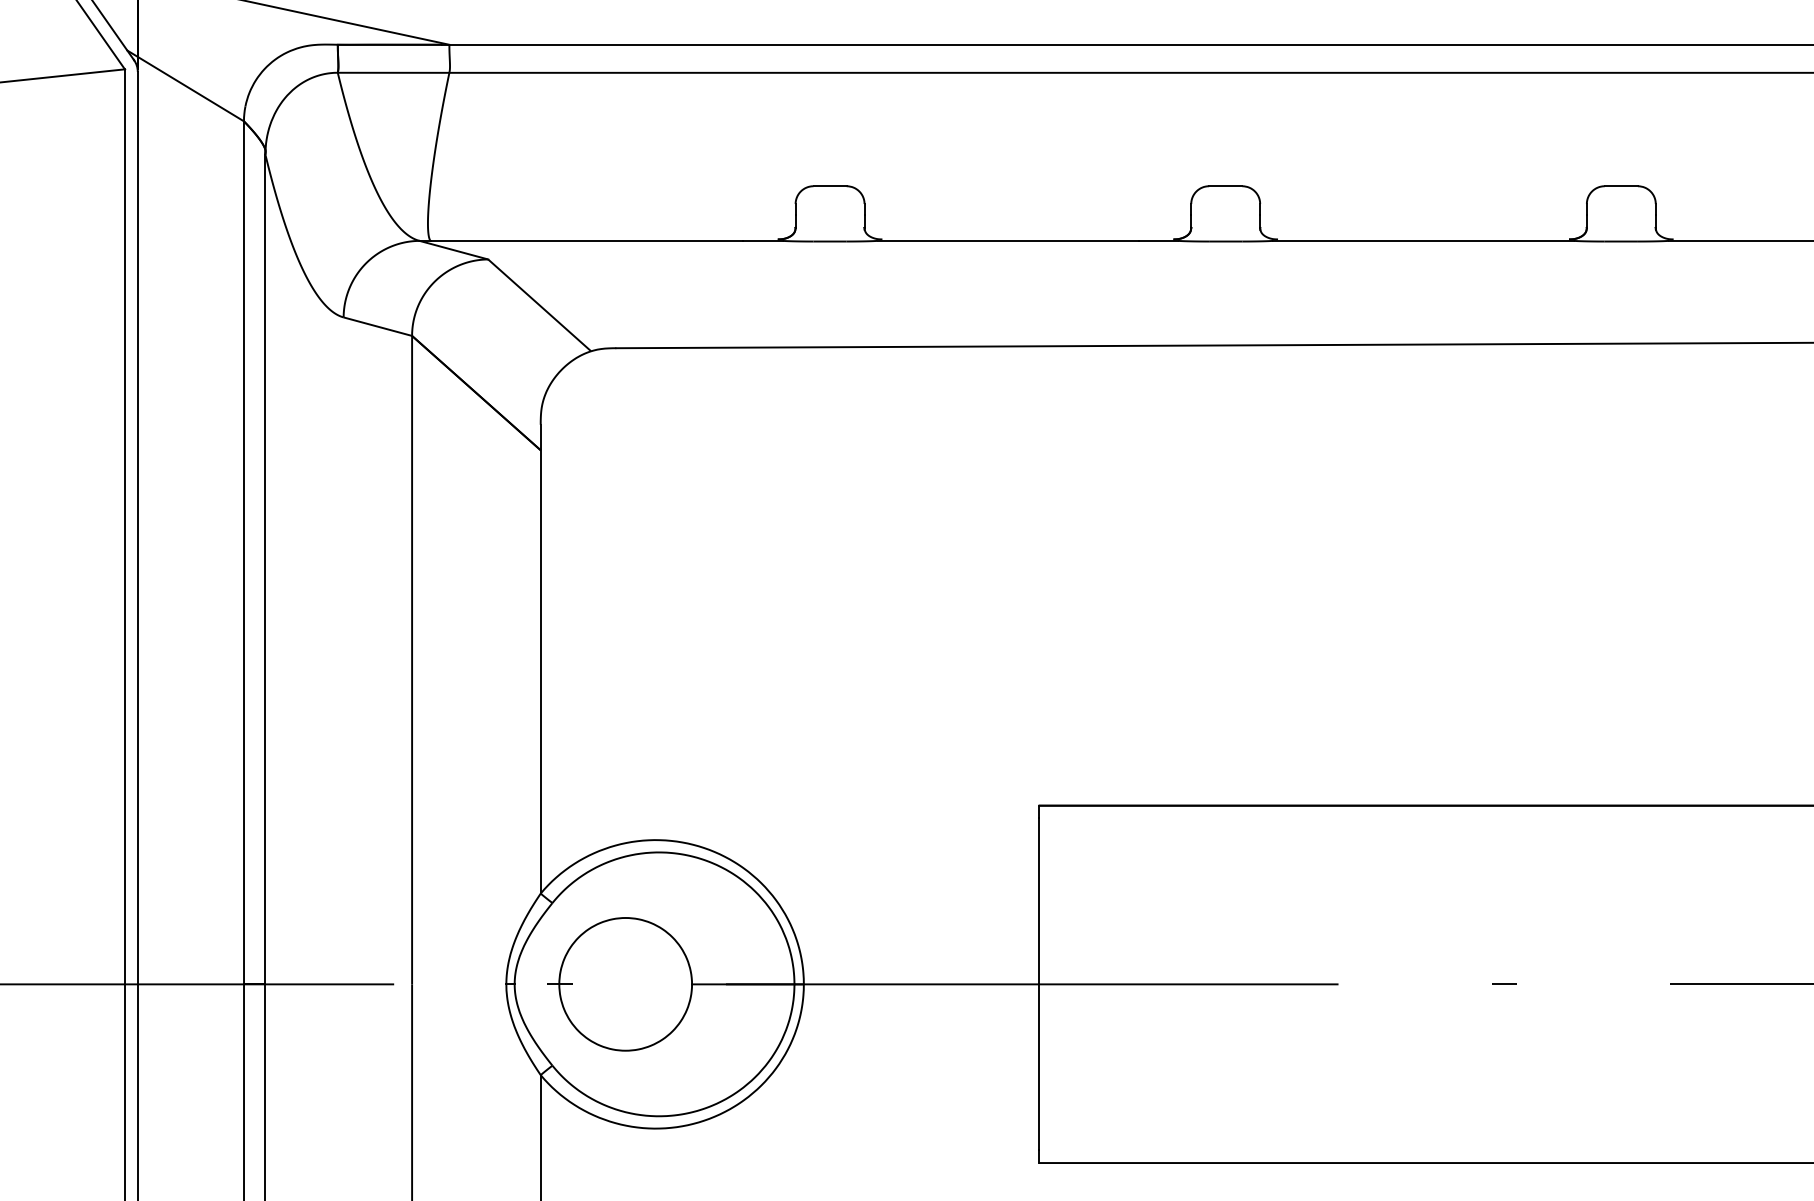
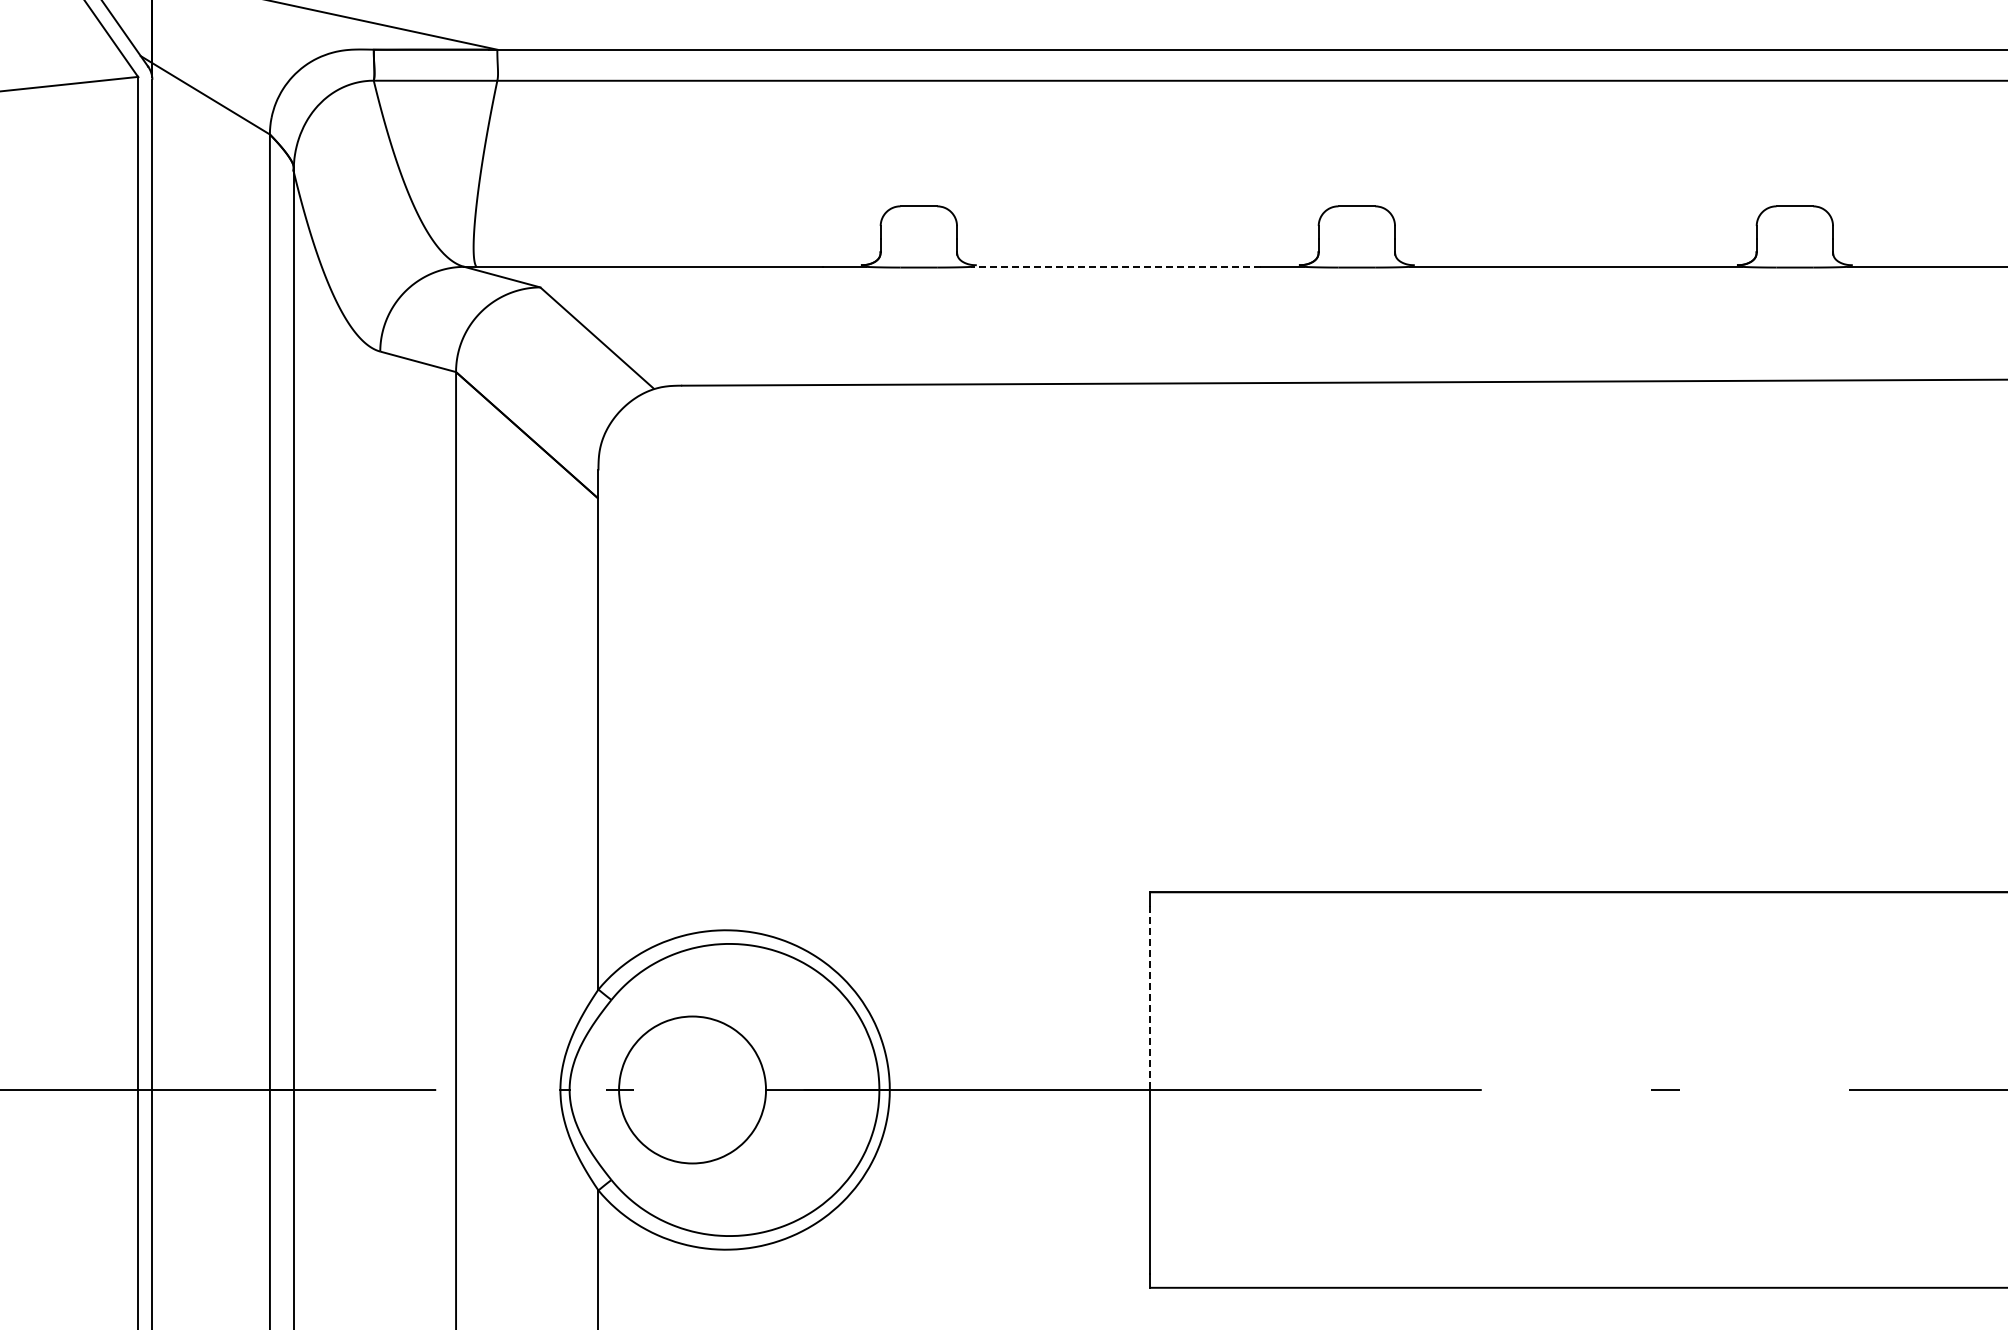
line: (1008, 240) -> (1116, 266), solid -> dashed
line: (1038, 901) -> (1149, 998), solid -> dashed

